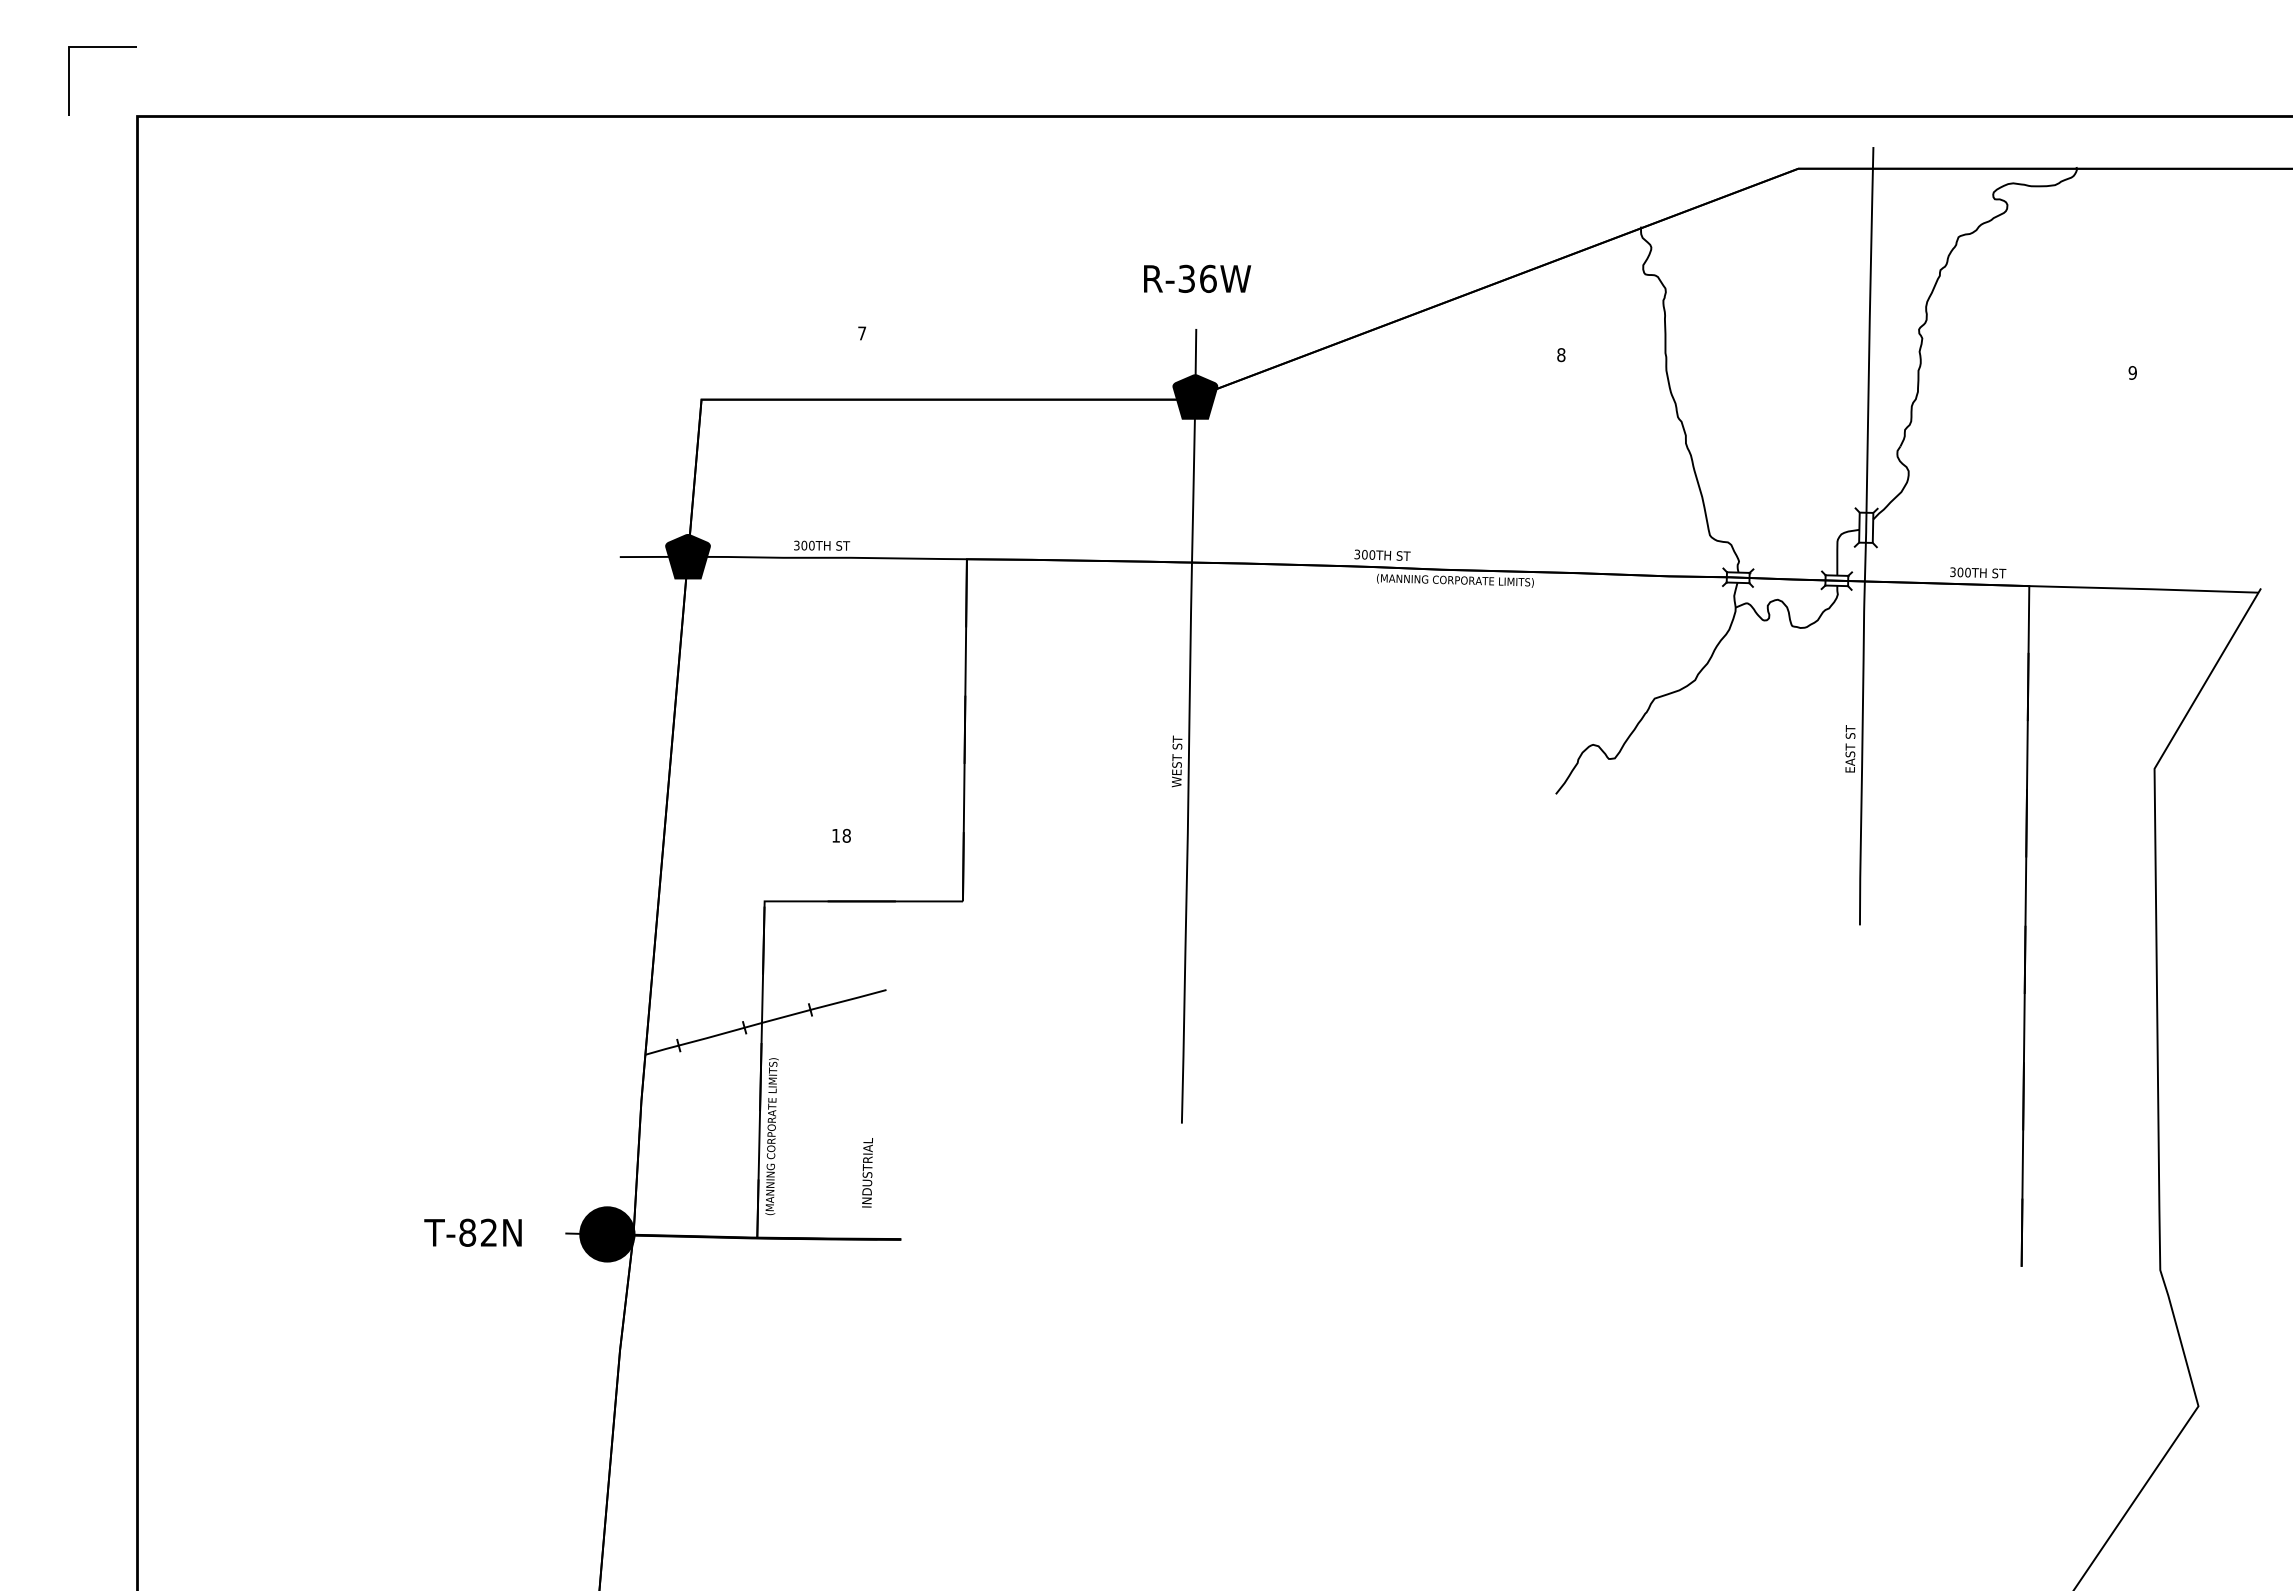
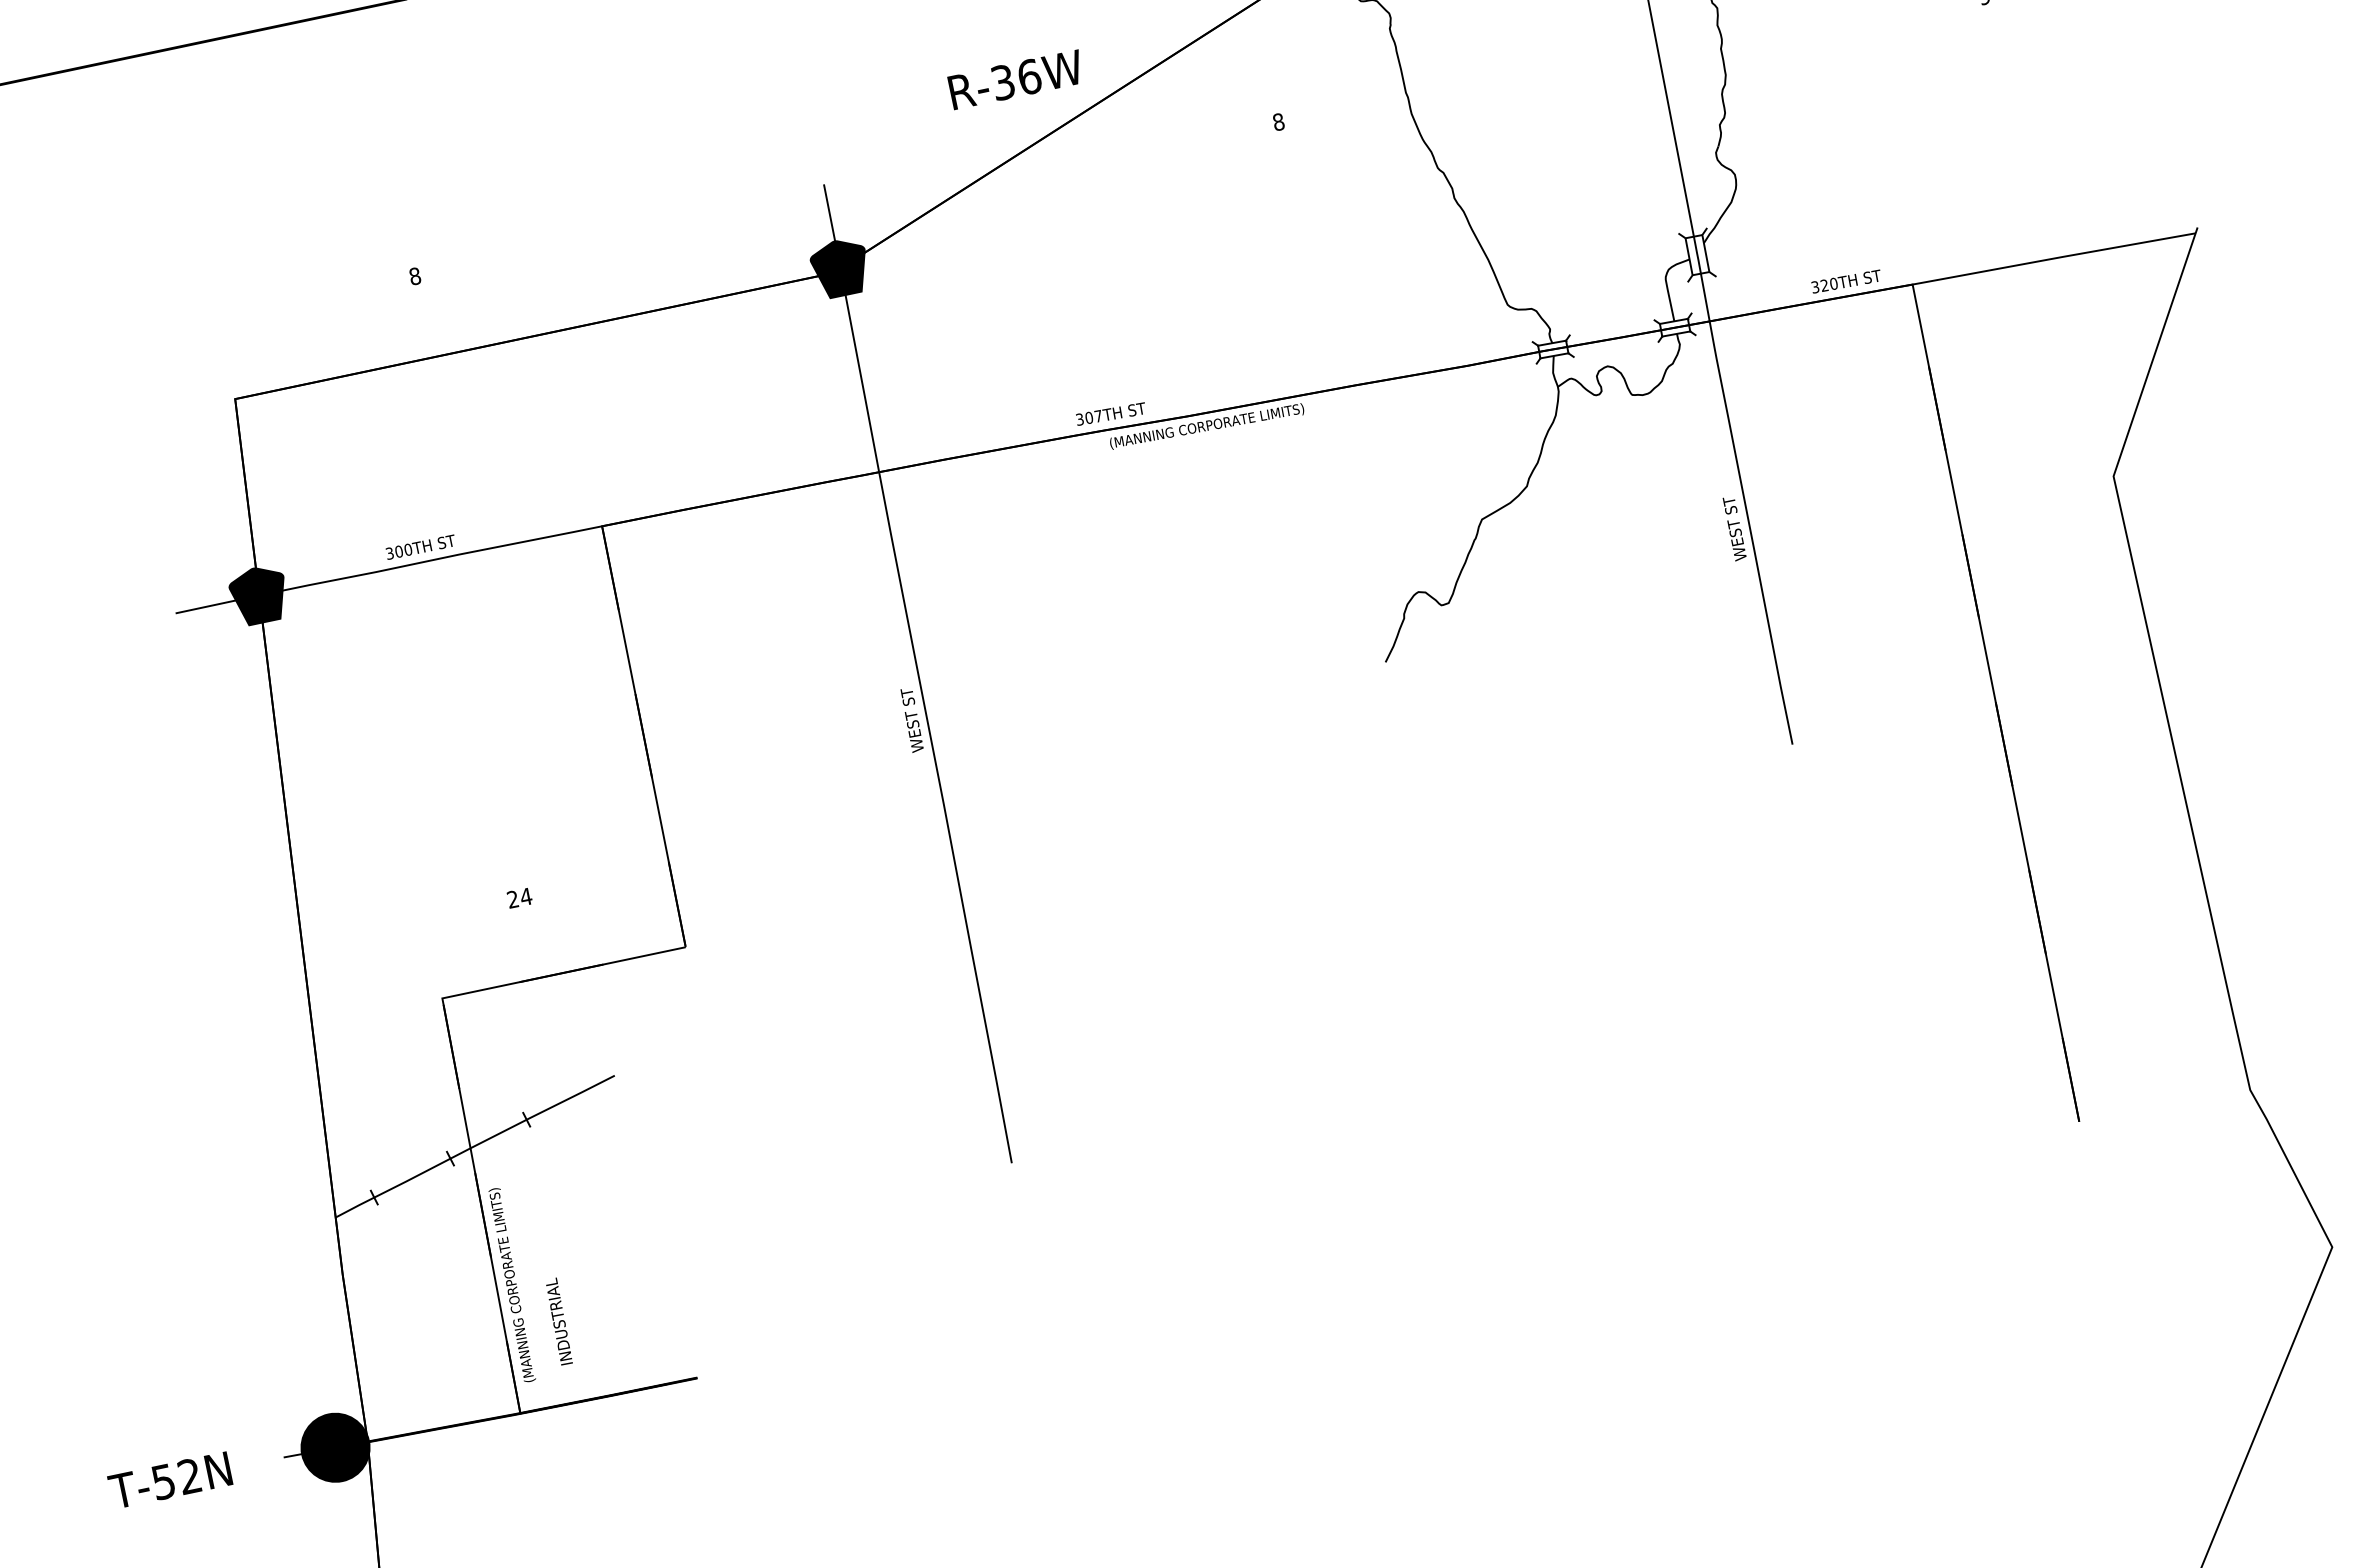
text: (1197, 278) -> (1016, 79), moved
text: (862, 333) -> (415, 276), 7 -> 8
text: (1372, 554) -> (1098, 415), 300TH -> 307TH
text: (1960, 572) -> (1824, 285), 300TH -> 320TH
text: (1850, 747) -> (1734, 528), EAST ST -> WEST ST
text: (841, 835) -> (519, 897), 18 -> 24
text: (867, 1172) -> (558, 1321), moved
text: (467, 1232) -> (163, 1481), T-82N -> T-52N

